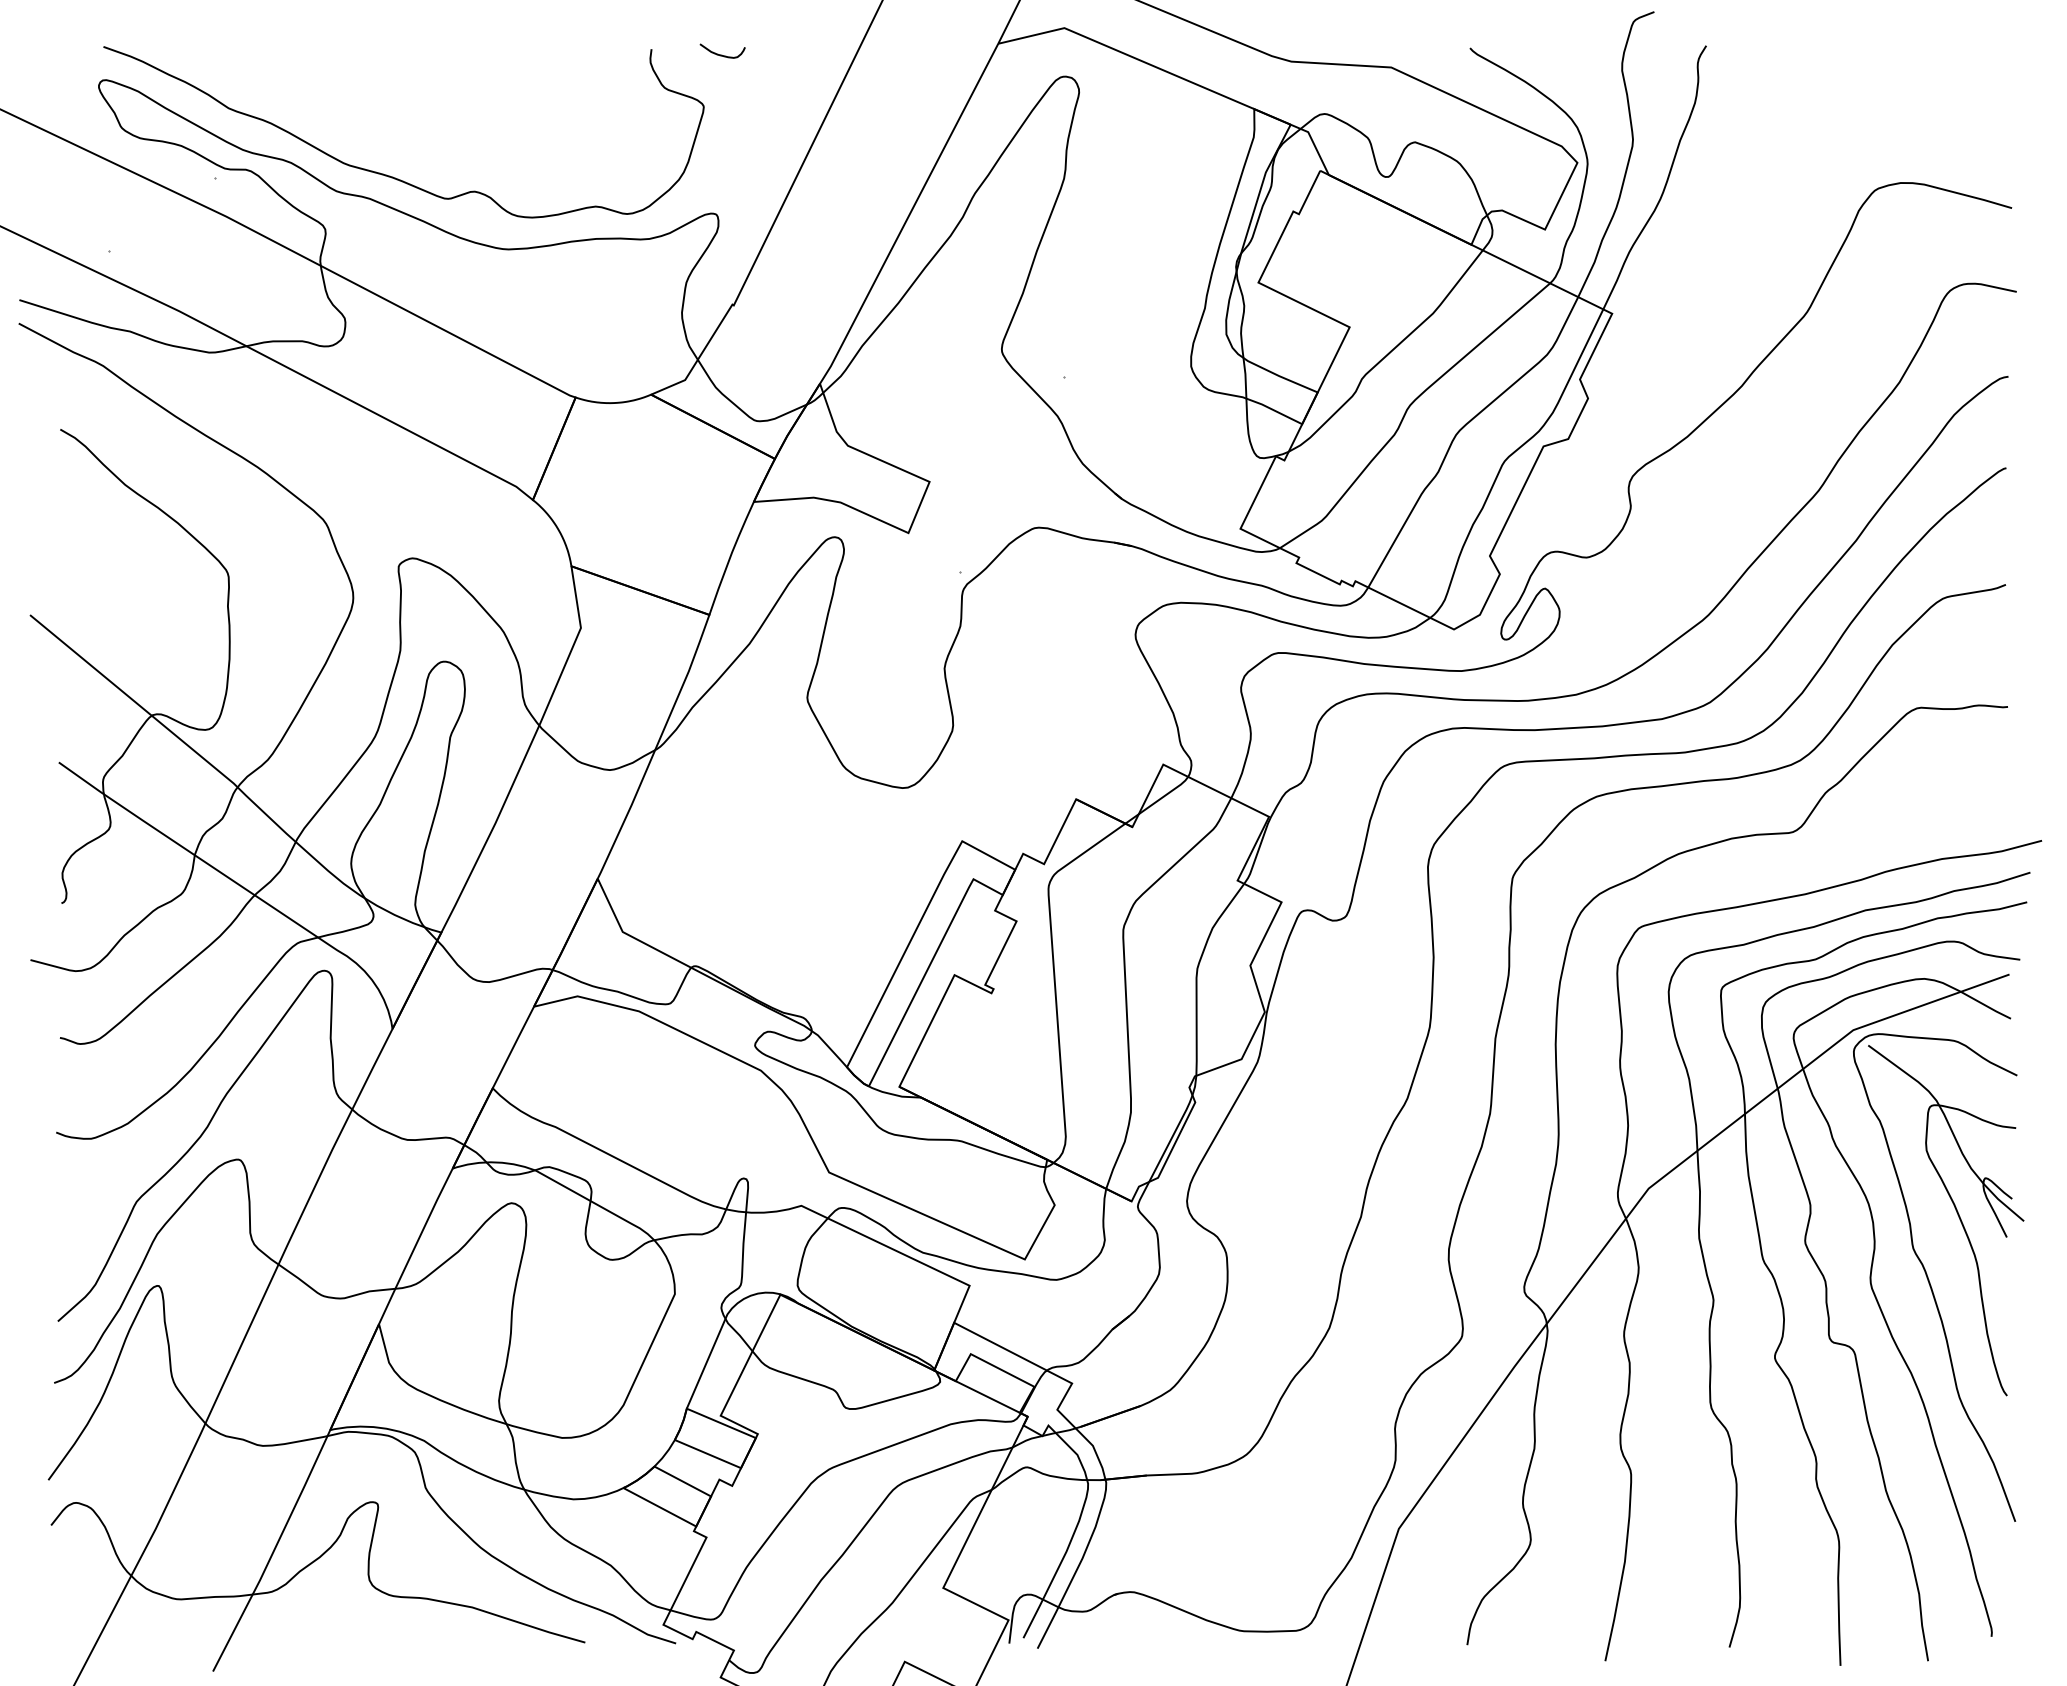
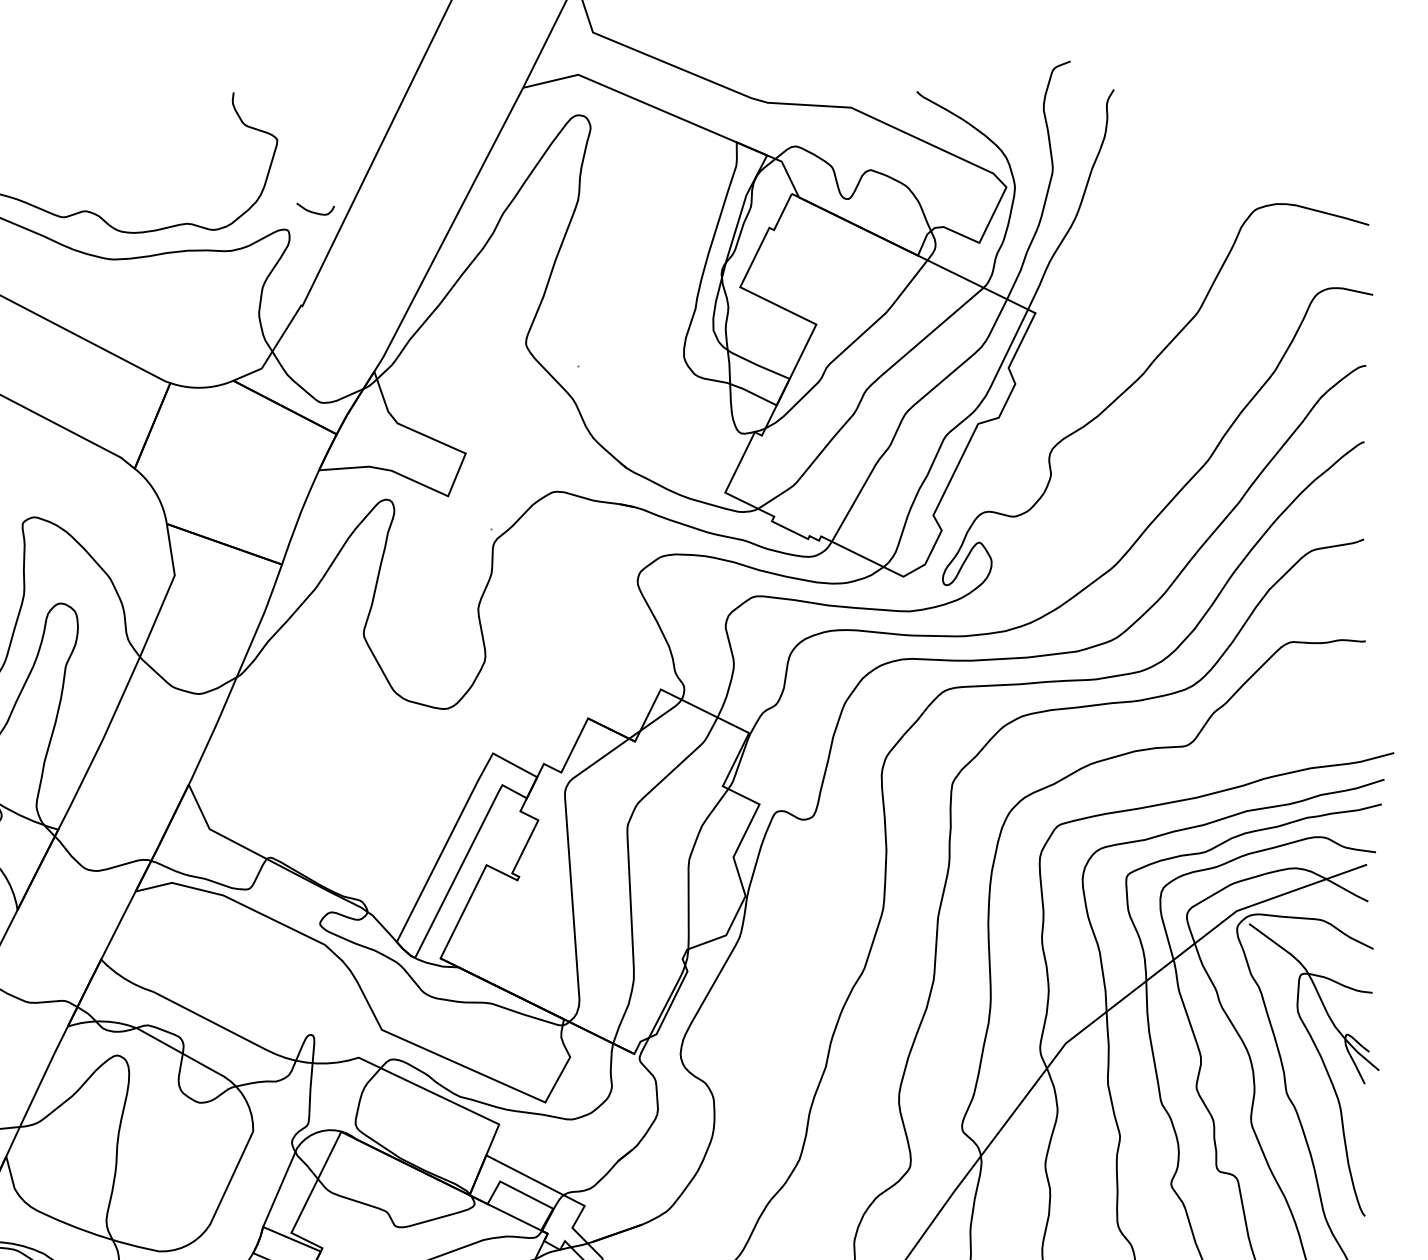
curve: (722, 54) -> (315, 211), moved

